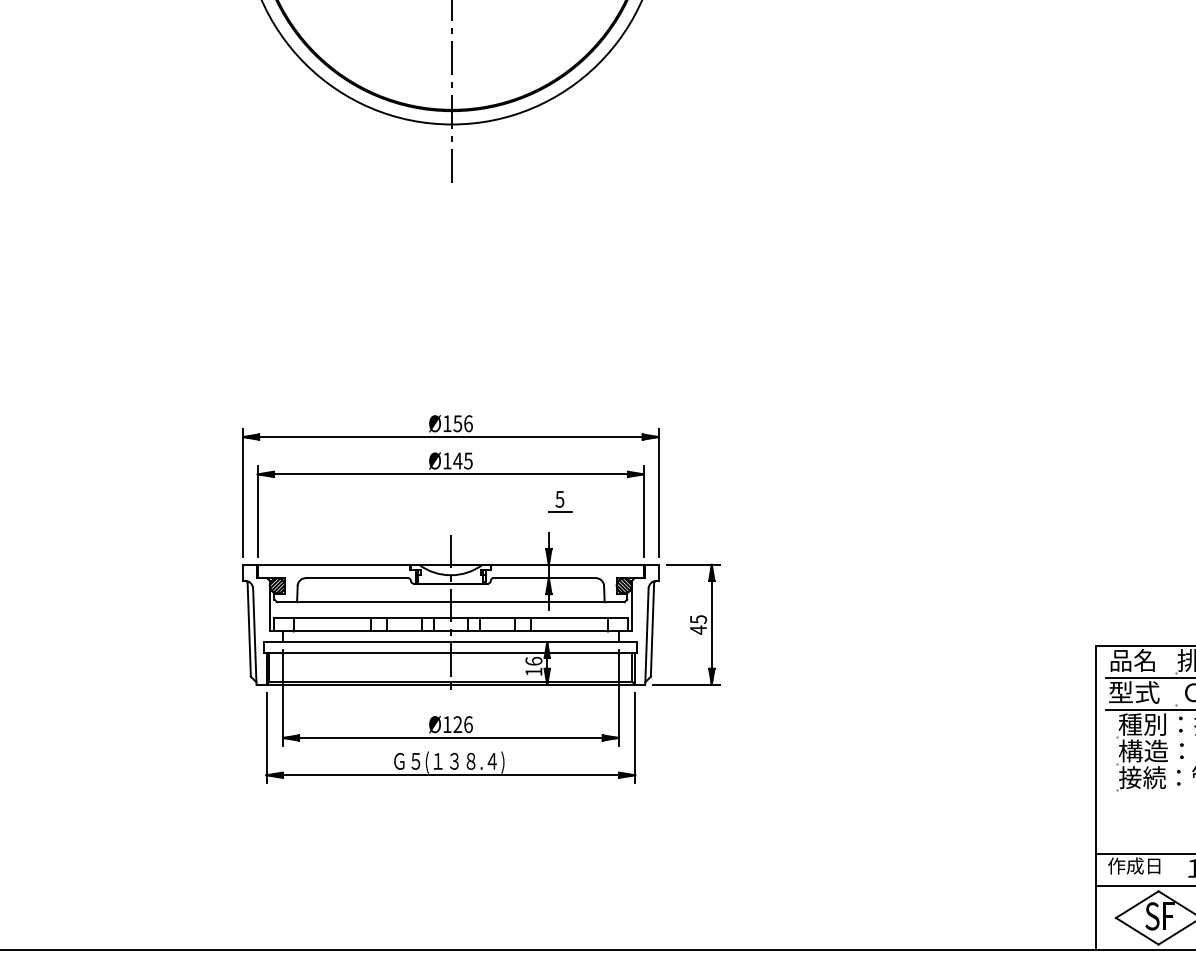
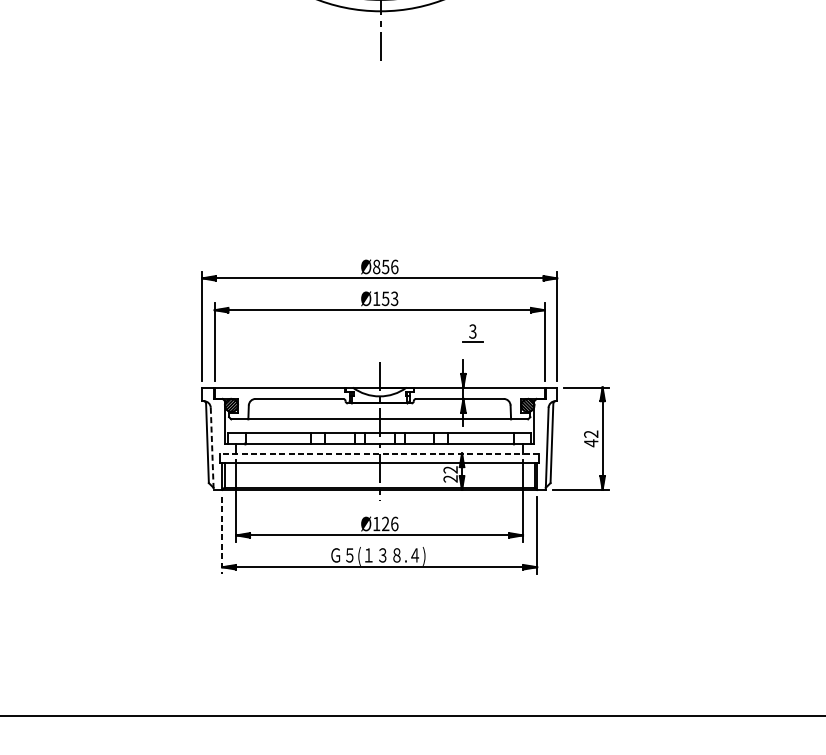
text: (447, 423) -> (376, 266), Ø156 -> Ø856
text: (462, 460) -> (389, 298), Ø145 -> Ø153
text: (560, 498) -> (473, 330), 5 -> 3
text: (698, 619) -> (591, 434), 45 -> 42
line: (254, 637) -> (211, 449), solid -> dashed
line: (450, 642) -> (379, 453), solid -> dashed
text: (533, 666) -> (450, 474), 16 -> 22
line: (266, 738) -> (222, 535), solid -> dashed

